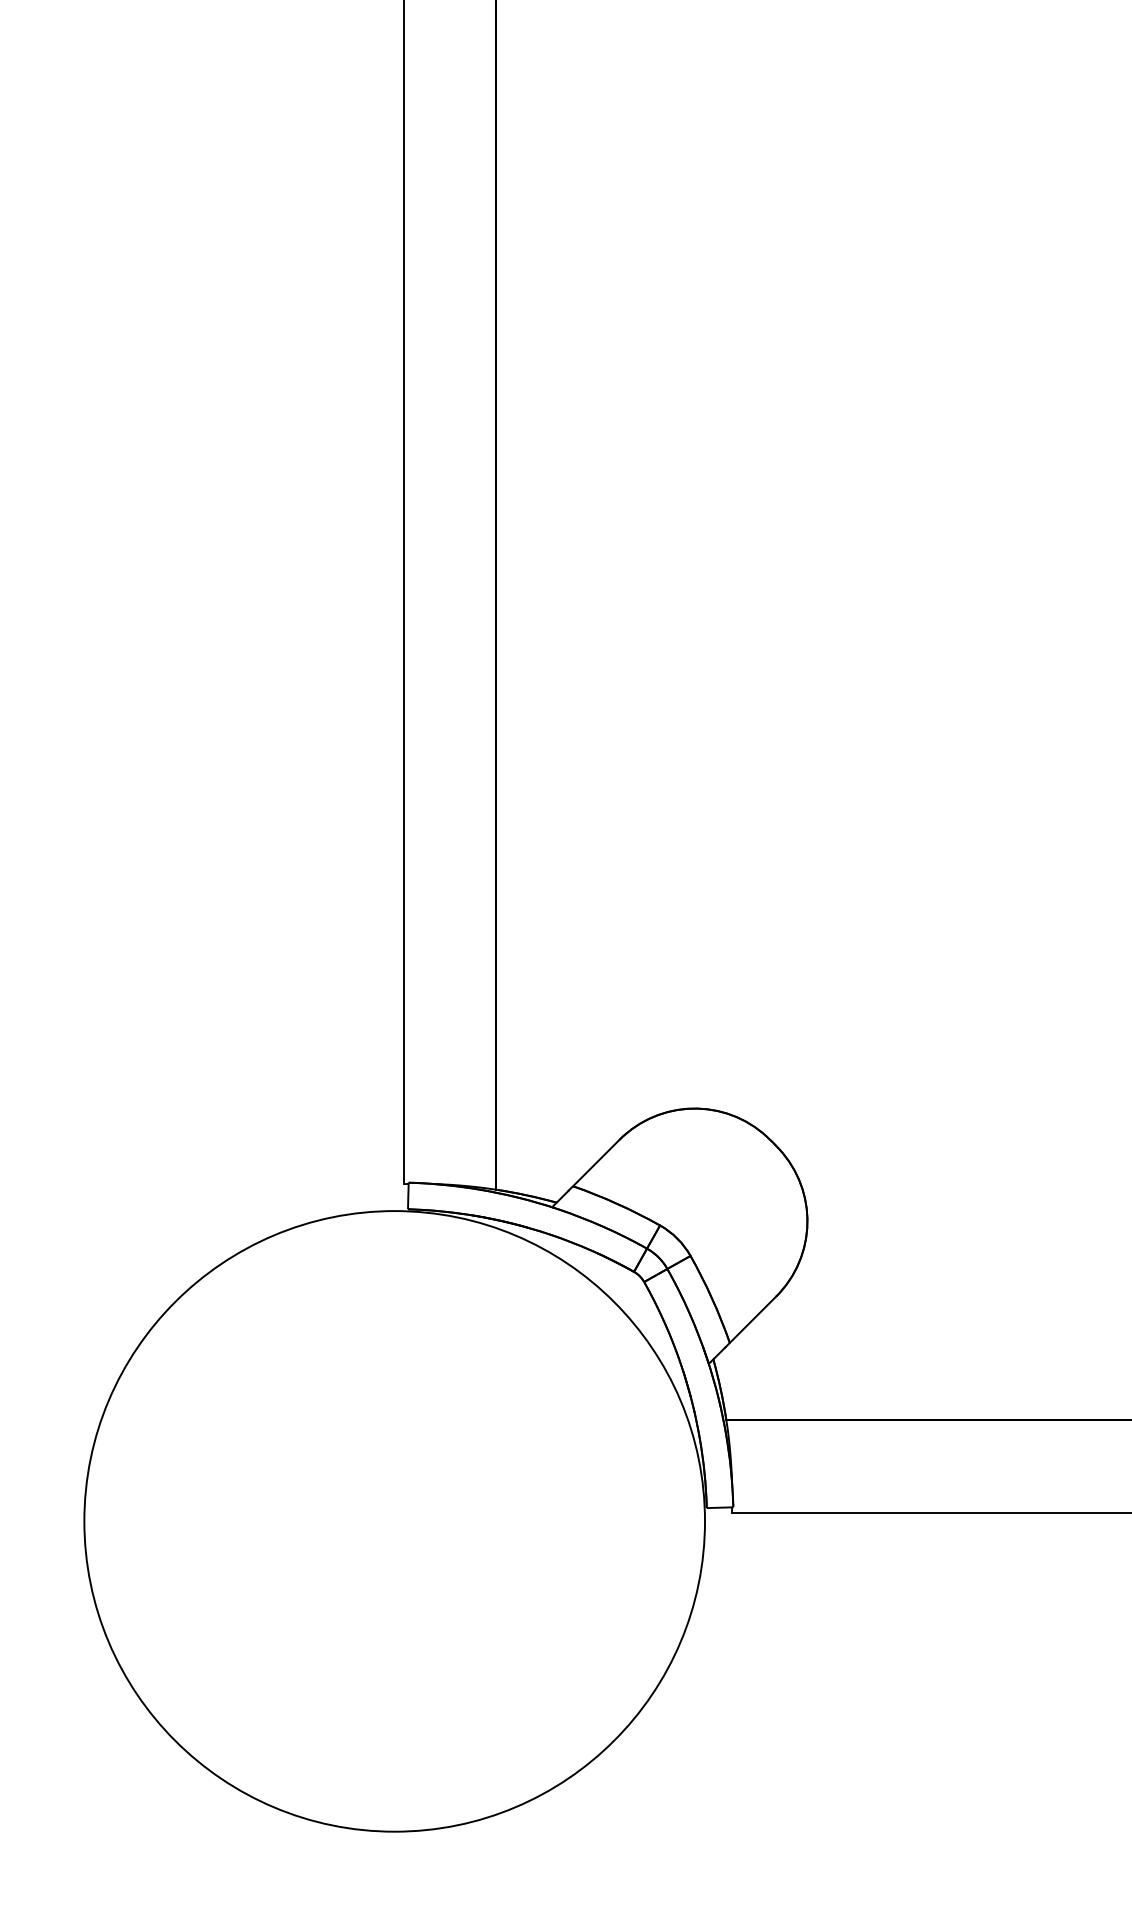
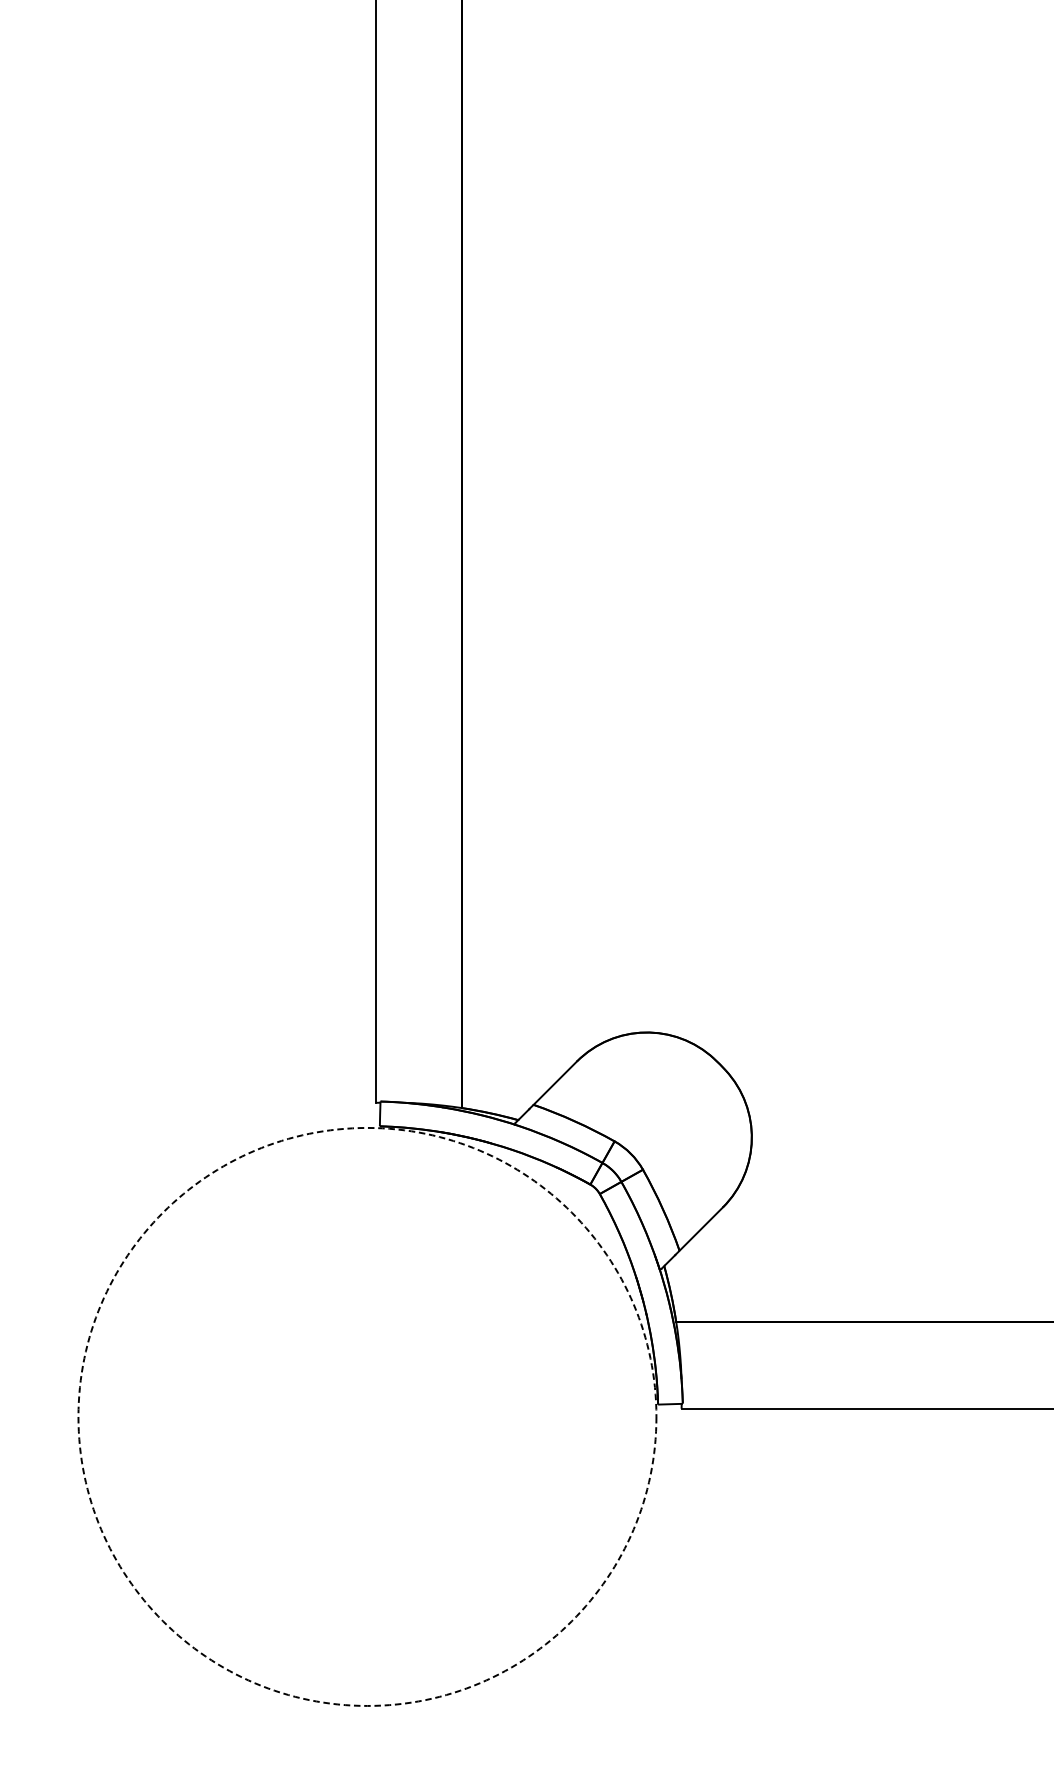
circle: (394, 1521) -> (367, 1417), solid -> dashed

